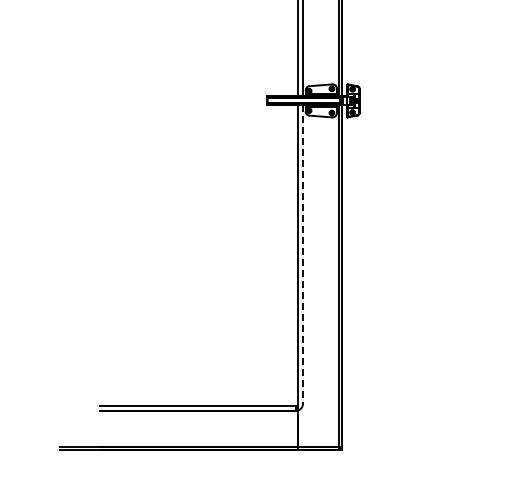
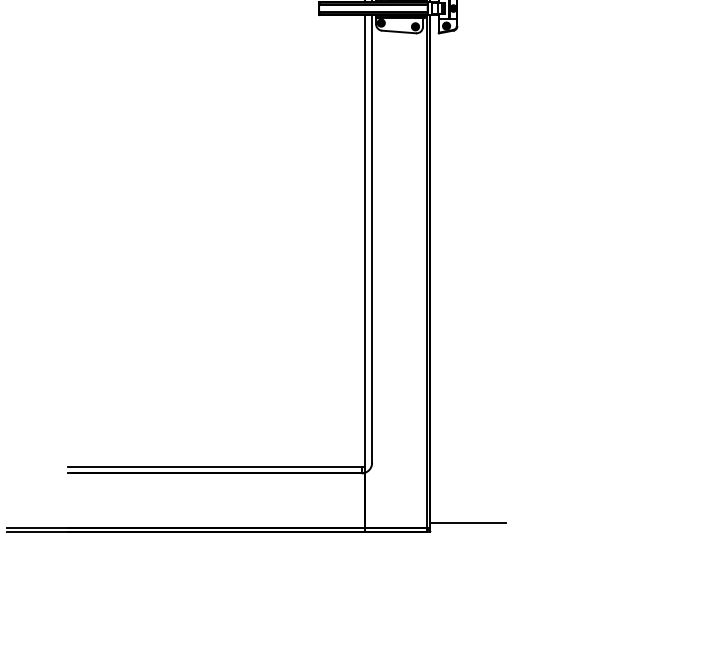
line: (302, 255) -> (371, 240), dashed -> solid
line: (366, 444) -> (467, 523), added

